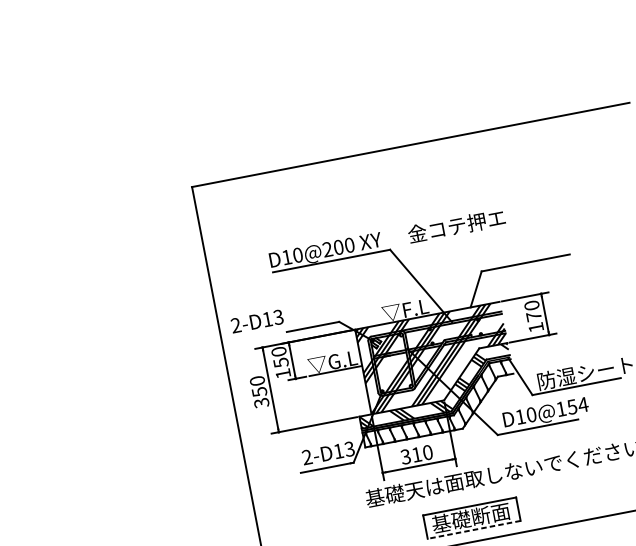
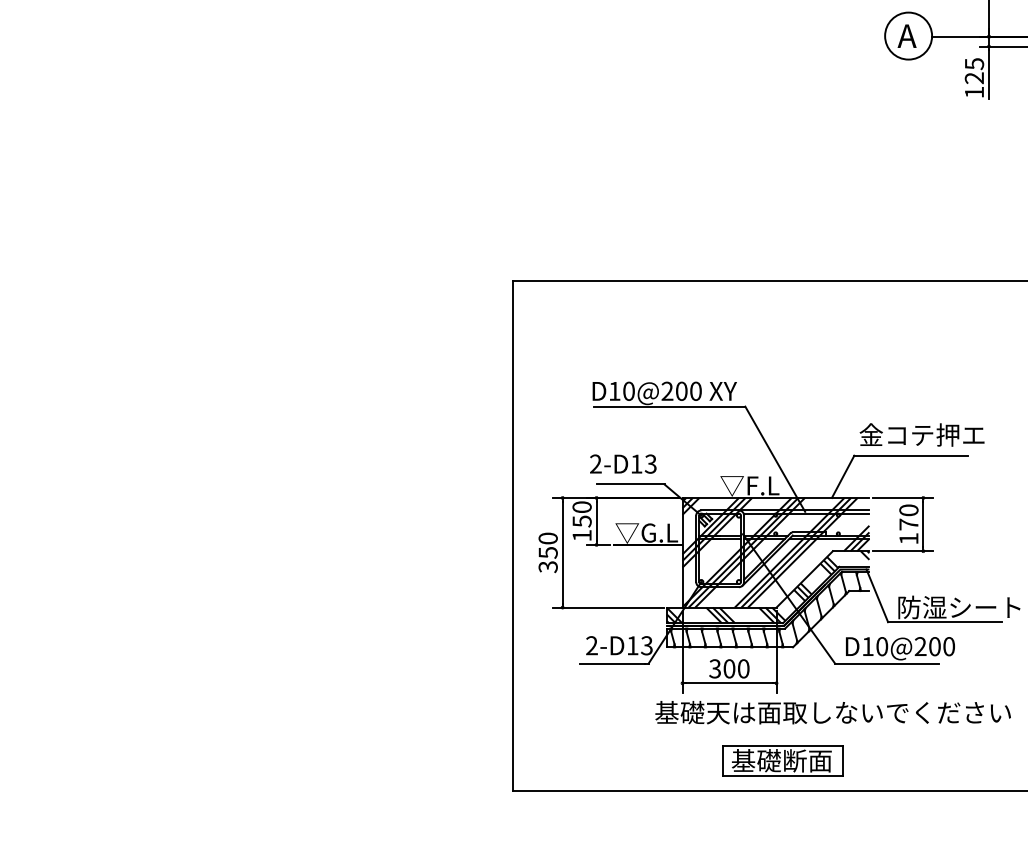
text: (456, 225) -> (921, 434), moved
text: (257, 320) -> (623, 463), moved
text: (571, 406) -> (934, 646), D10@154 -> D10@200
text: (416, 454) -> (729, 668), 310 -> 300
line: (473, 530) -> (782, 776), dashed -> solid

